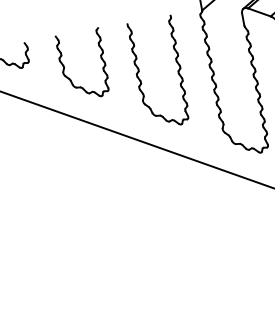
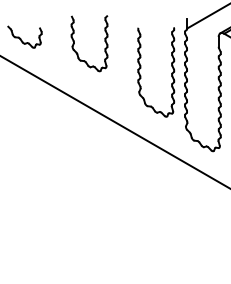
part: (177, 69) -> (171, 72), moved
part: (71, 79) -> (78, 53), moved

